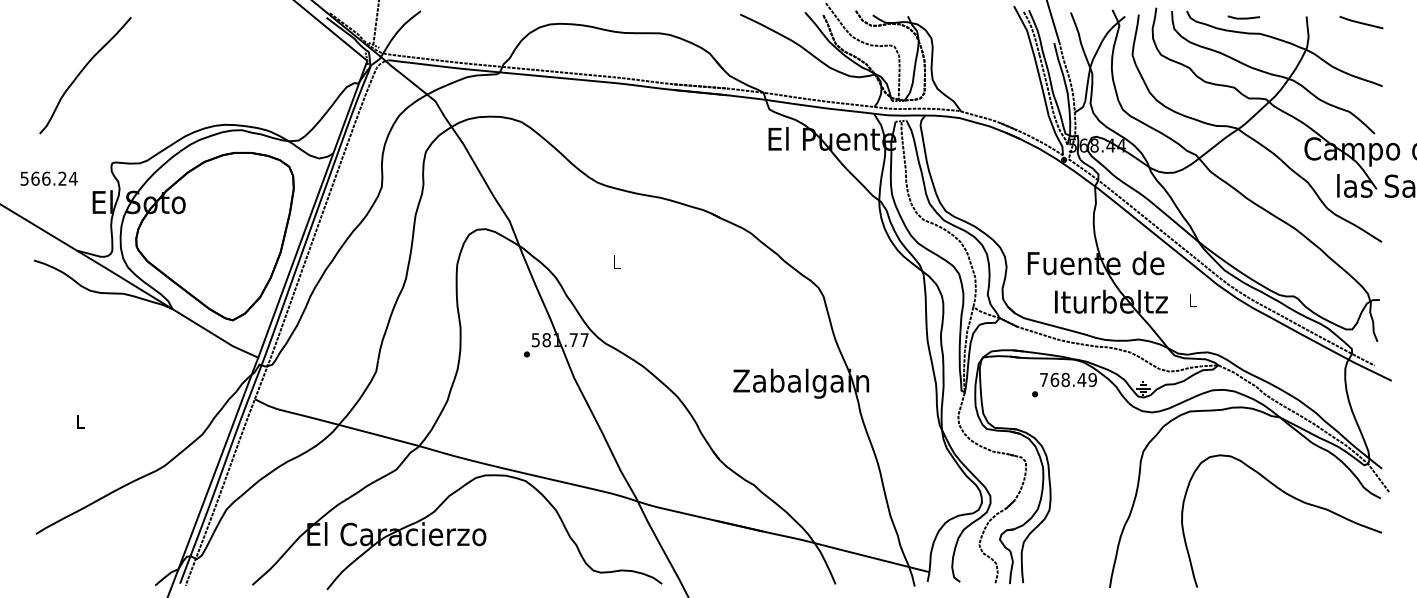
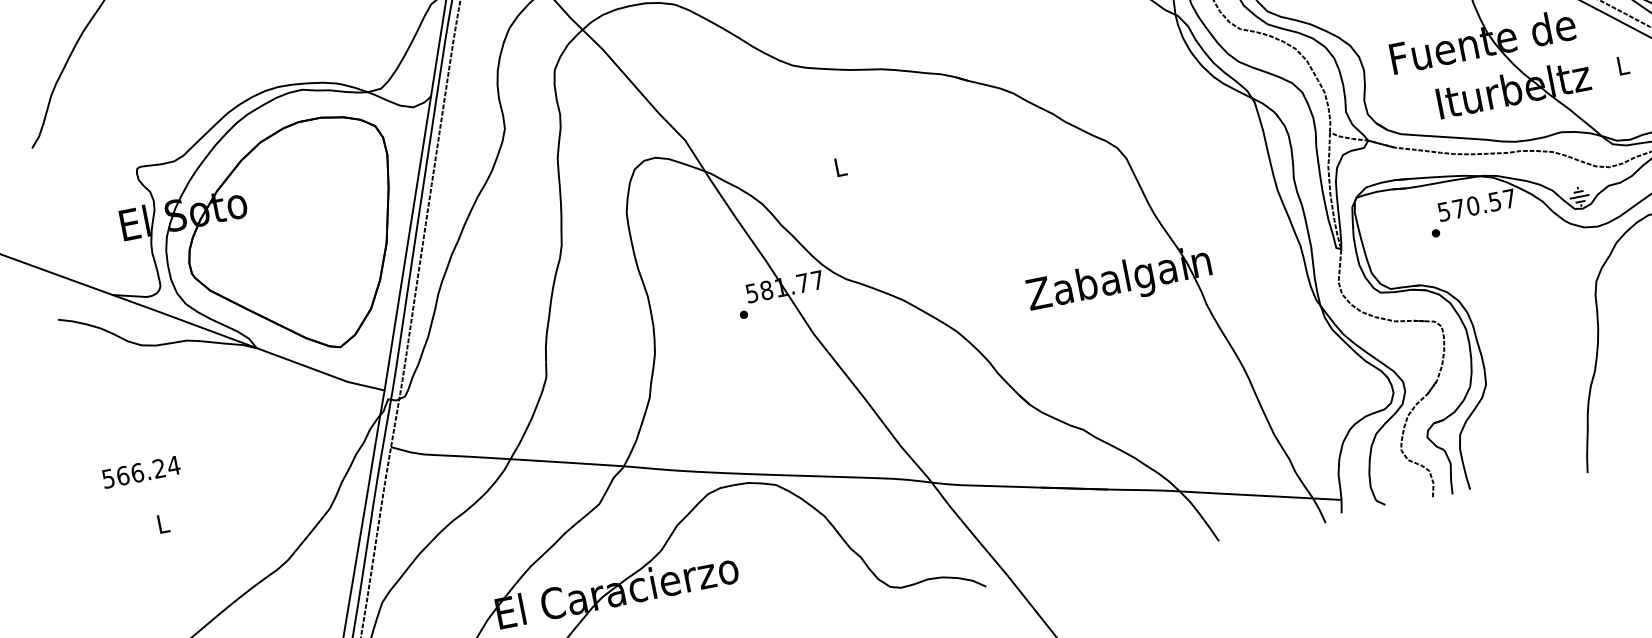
text: (48, 178) -> (140, 472), moved
text: (1068, 379) -> (1476, 204), 768.49 -> 570.57

